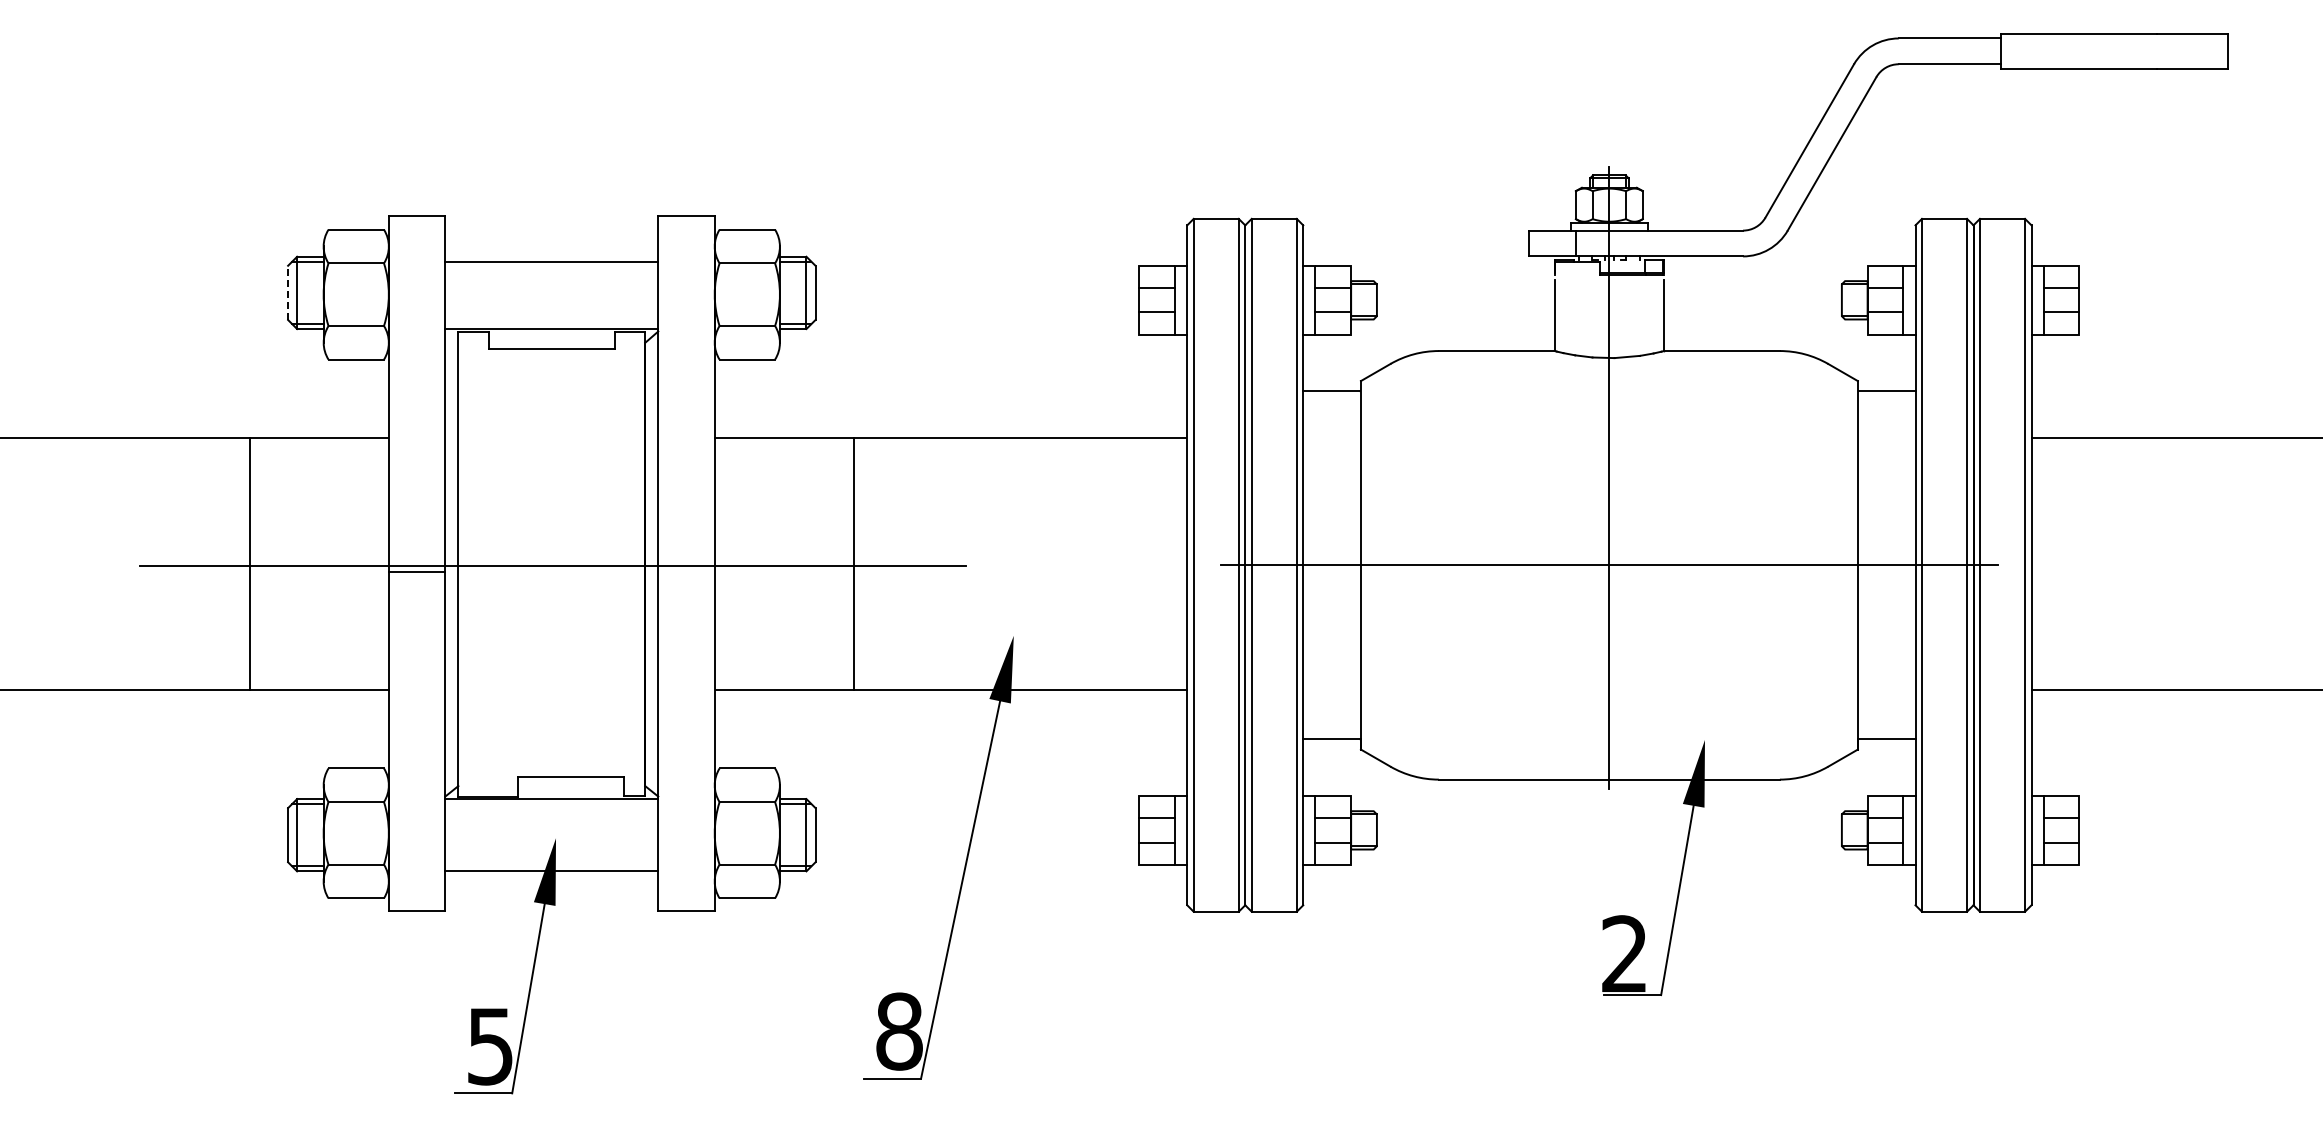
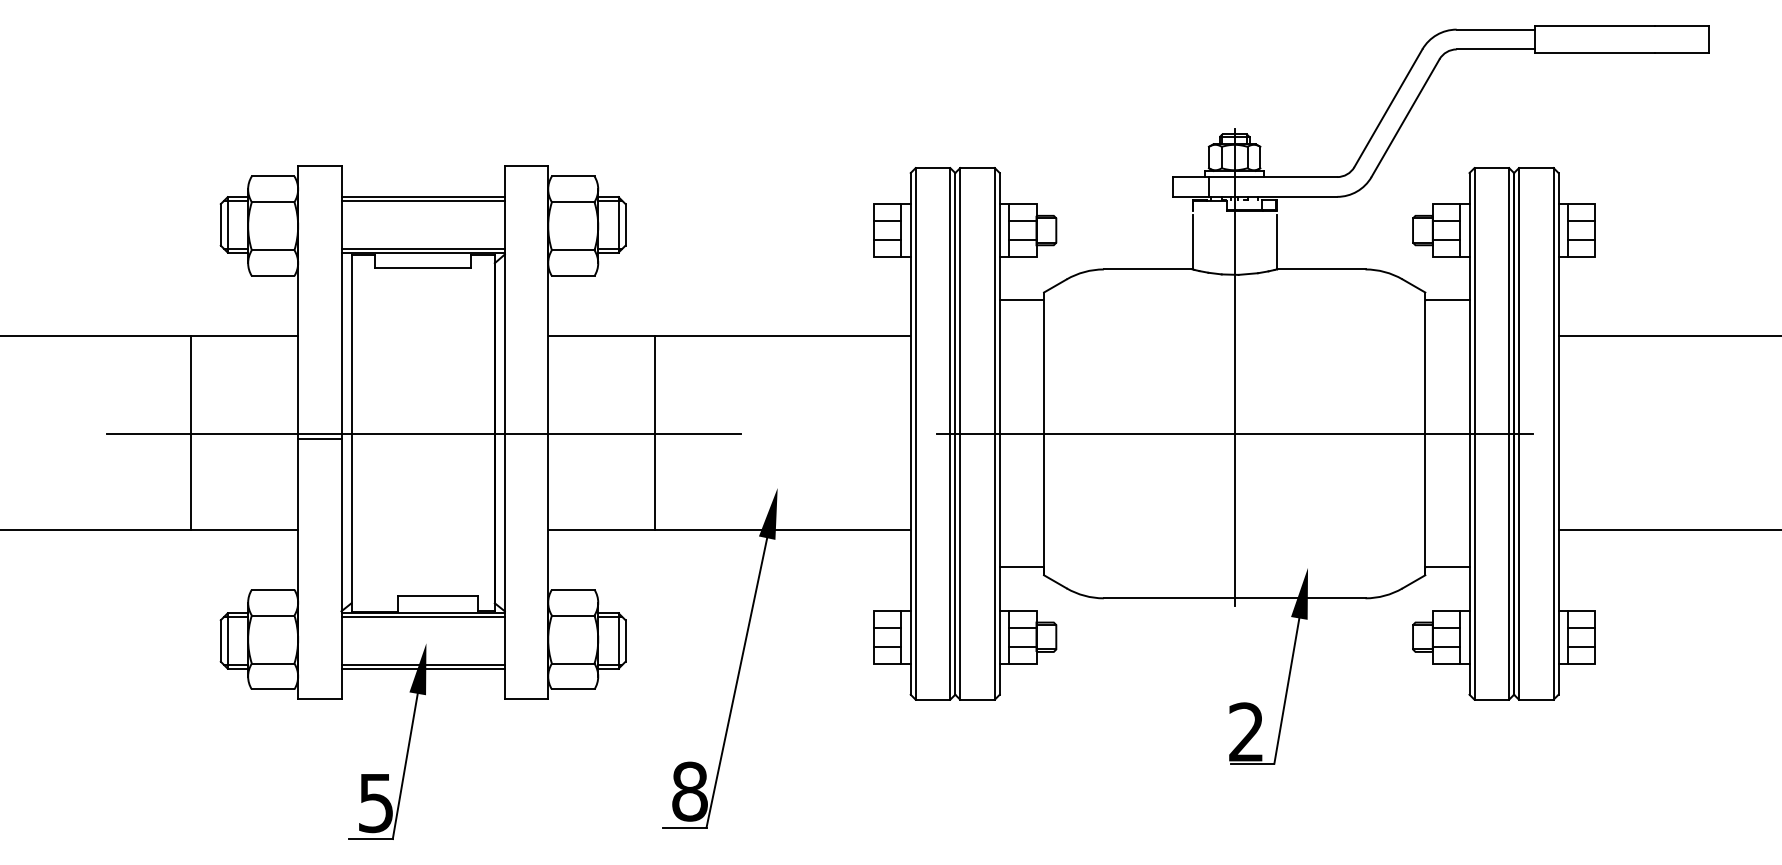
line: (551, 256) -> (422, 196), added
line: (288, 292) -> (221, 224), dashed -> solid
line: (551, 324) -> (422, 249), added
line: (551, 803) -> (422, 616), added
line: (551, 866) -> (422, 664), added

